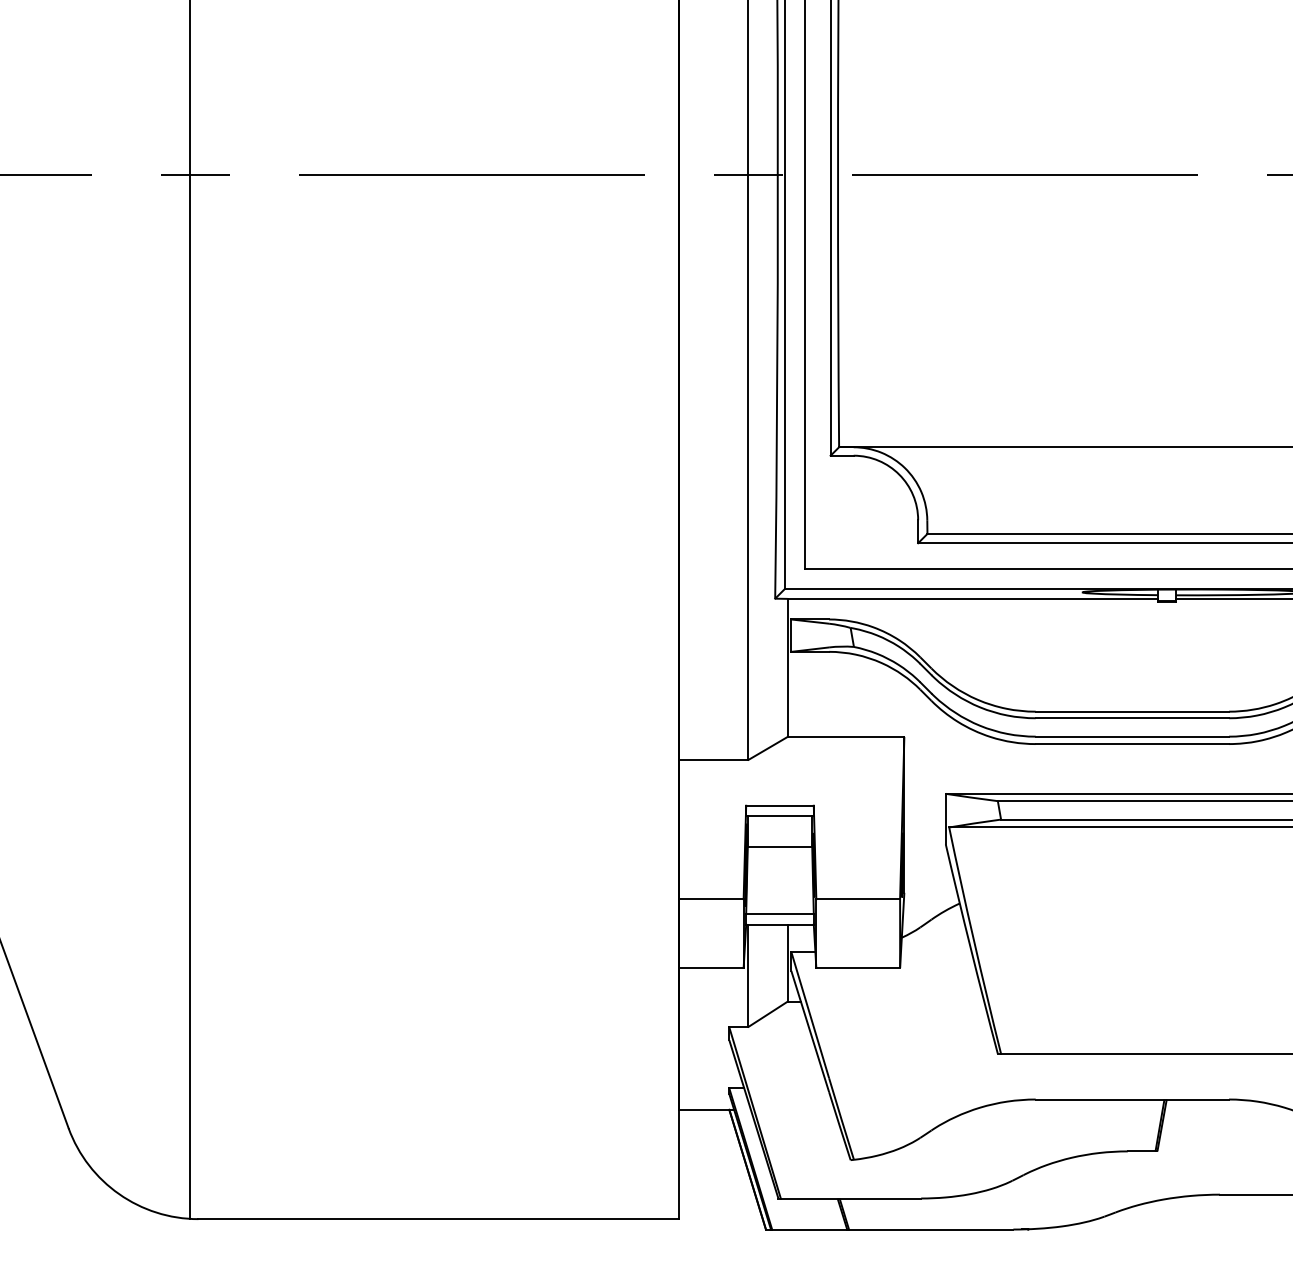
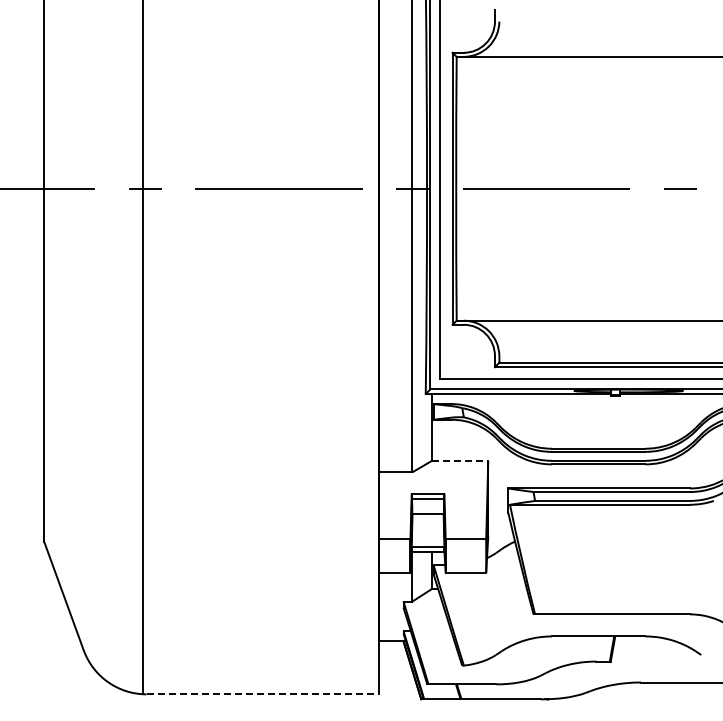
line: (846, 736) -> (460, 460), solid -> dashed
line: (439, 1219) -> (263, 694), solid -> dashed

